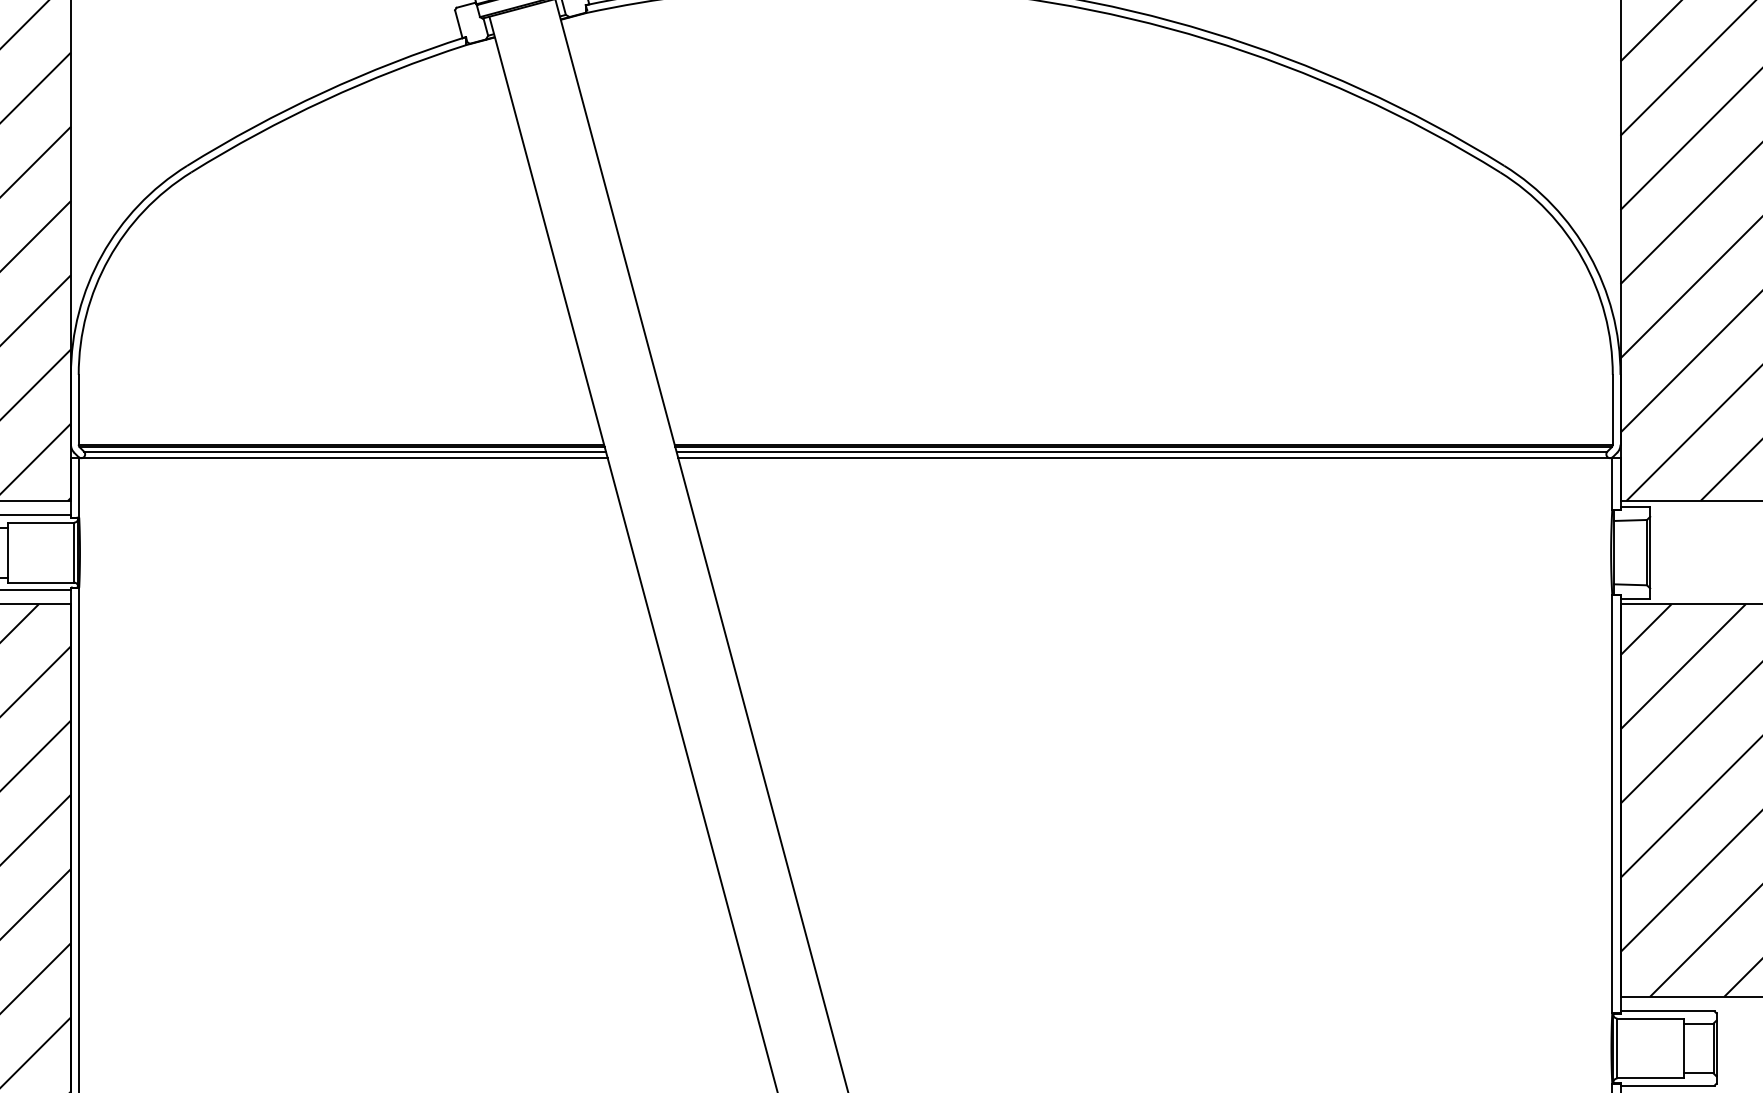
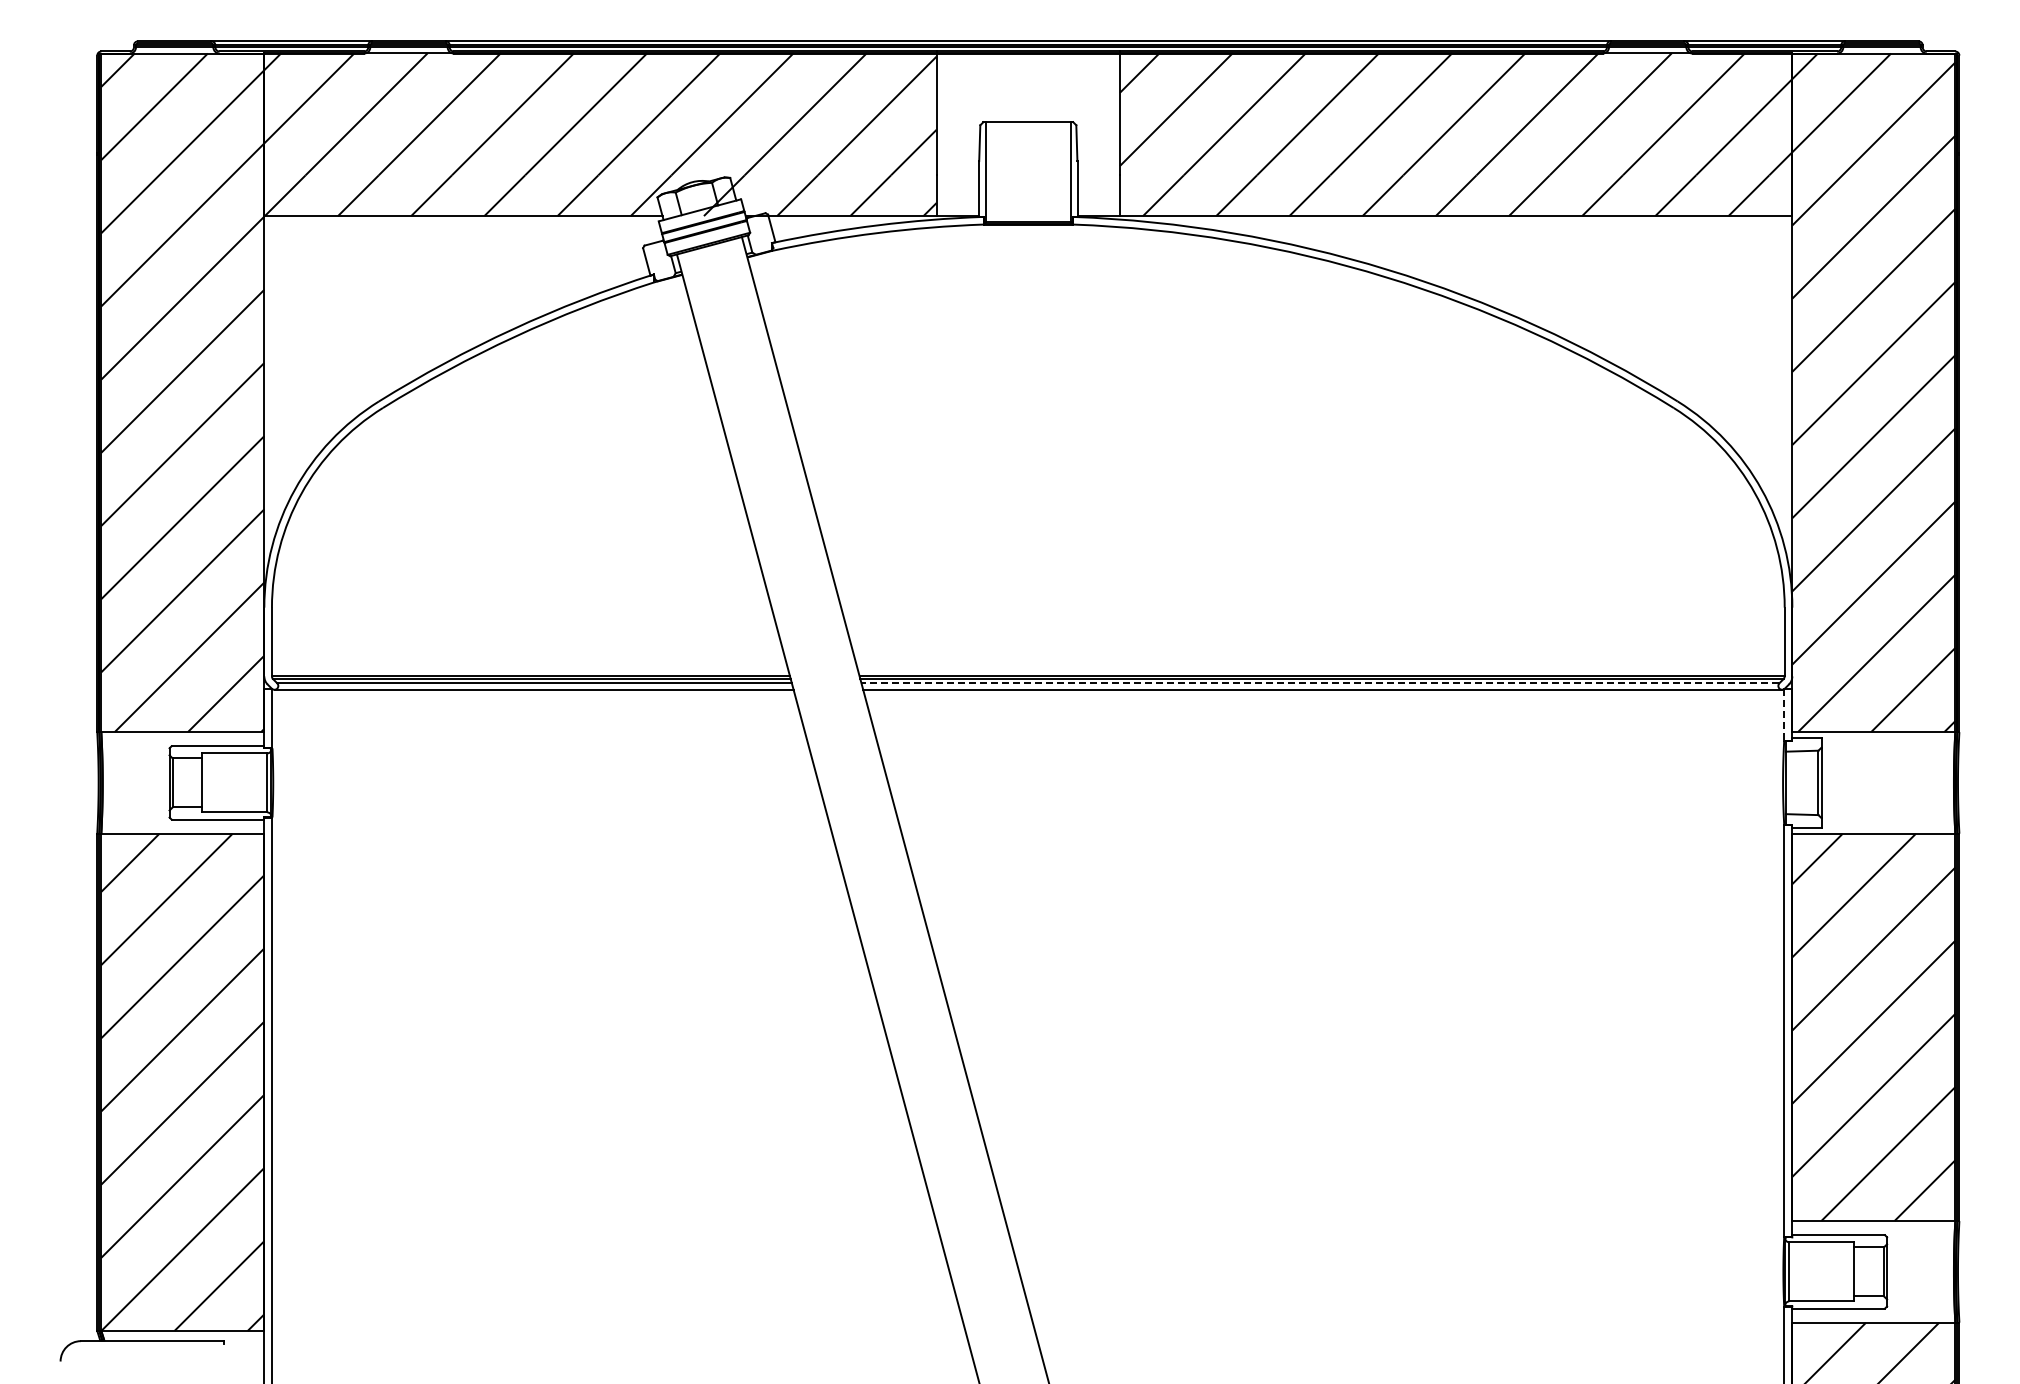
line: (1142, 451) -> (1320, 683), solid -> dashed
line: (1612, 484) -> (1784, 715), solid -> dashed

